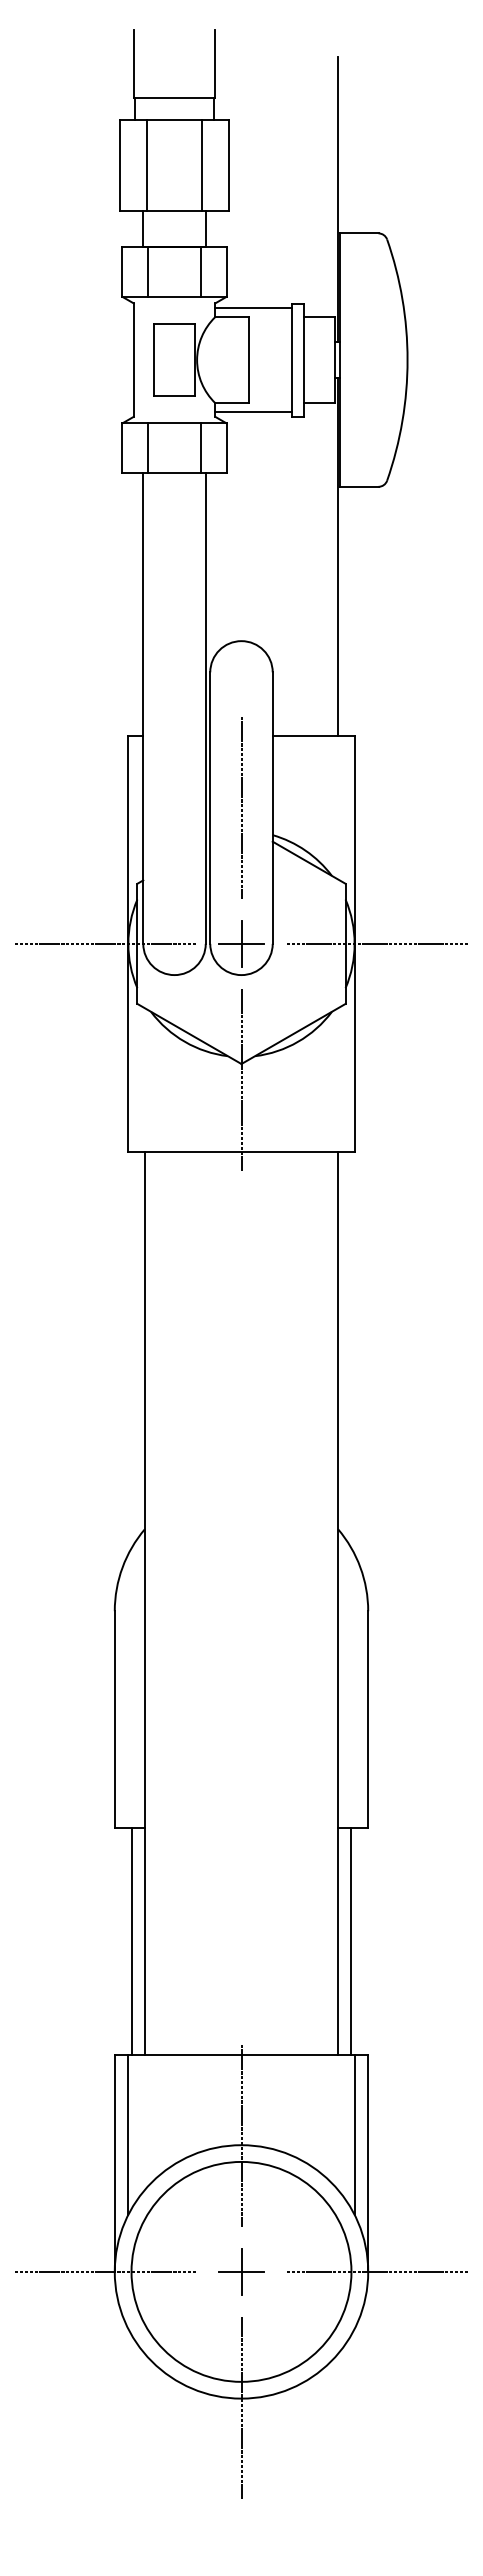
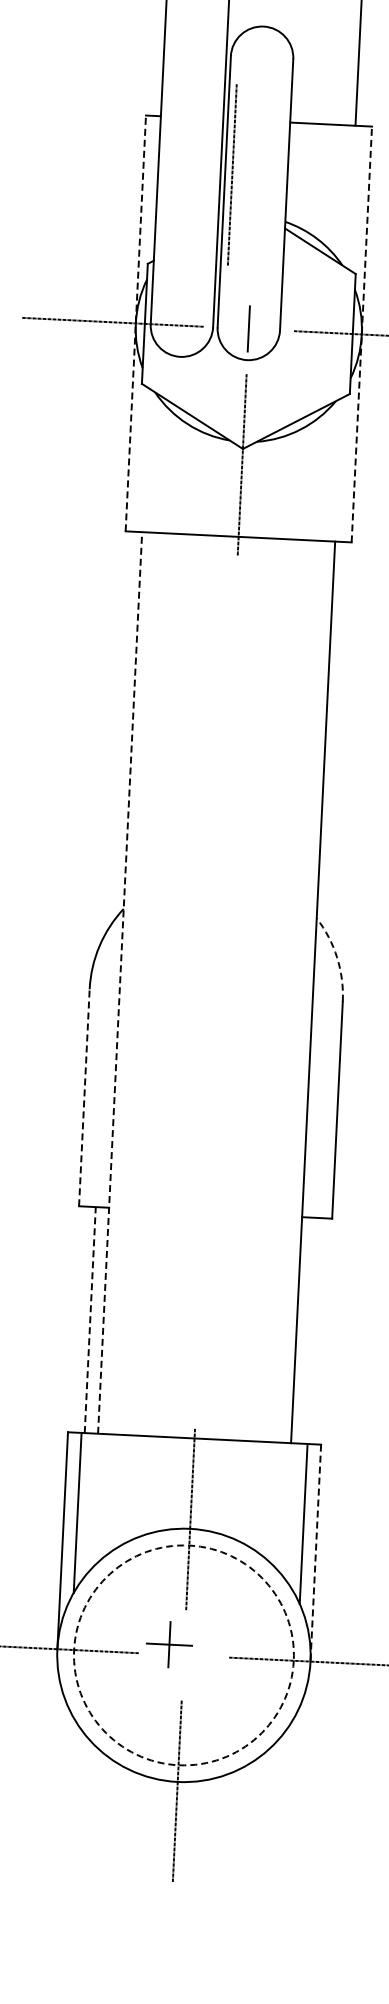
line: (241, 806) -> (232, 173), moved
line: (128, 943) -> (135, 323), solid -> dashed
line: (241, 943) -> (248, 328), removed
line: (354, 943) -> (361, 334), solid -> dashed
arc: (360, 1567) -> (337, 957), solid -> dashed
line: (144, 1602) -> (119, 982), solid -> dashed
line: (114, 1719) -> (84, 1097), solid -> dashed
line: (131, 1941) -> (90, 1320), solid -> dashed
line: (351, 1941) -> (309, 1330), removed
line: (368, 2163) -> (316, 1553), solid -> dashed
circle: (241, 2271) -> (183, 1655), solid -> dashed
part: (241, 2271) -> (169, 1644), moved

